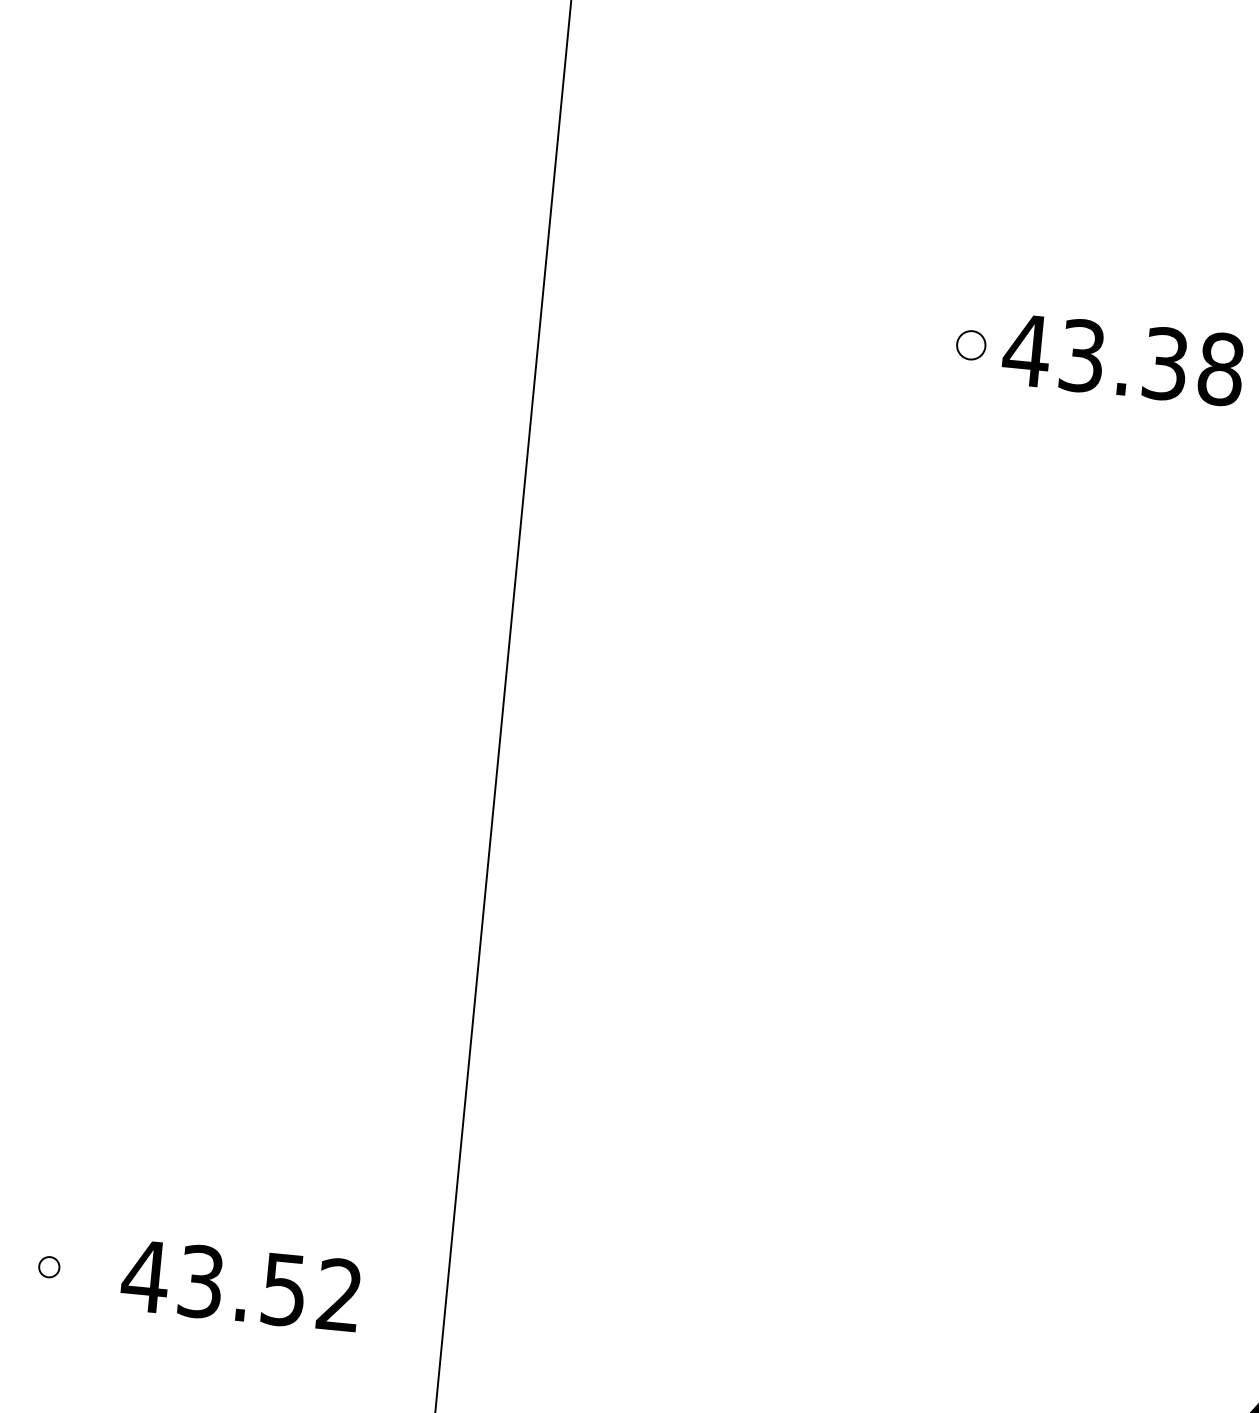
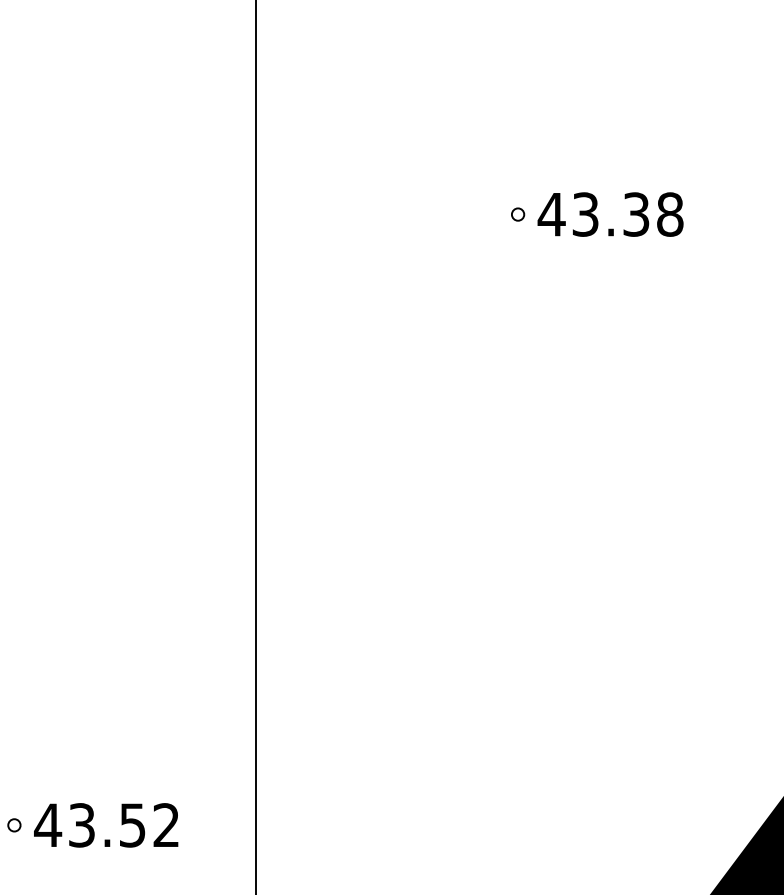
part: (972, 345) -> (518, 214), size x0.71
text: (241, 1285) -> (106, 825), moved

